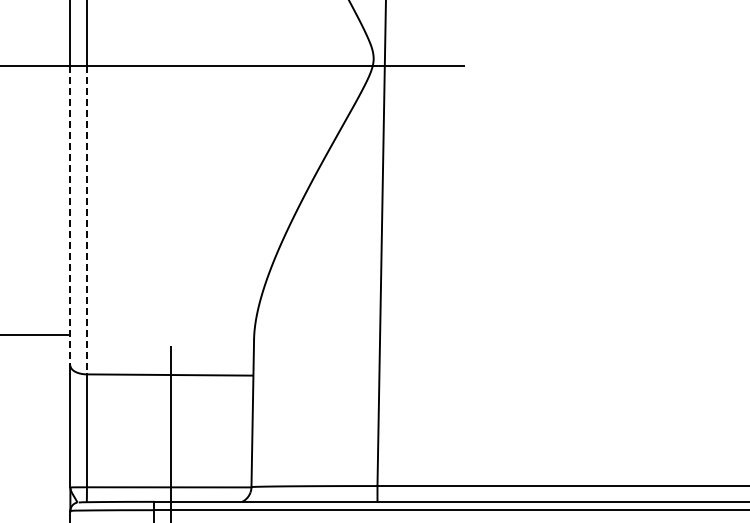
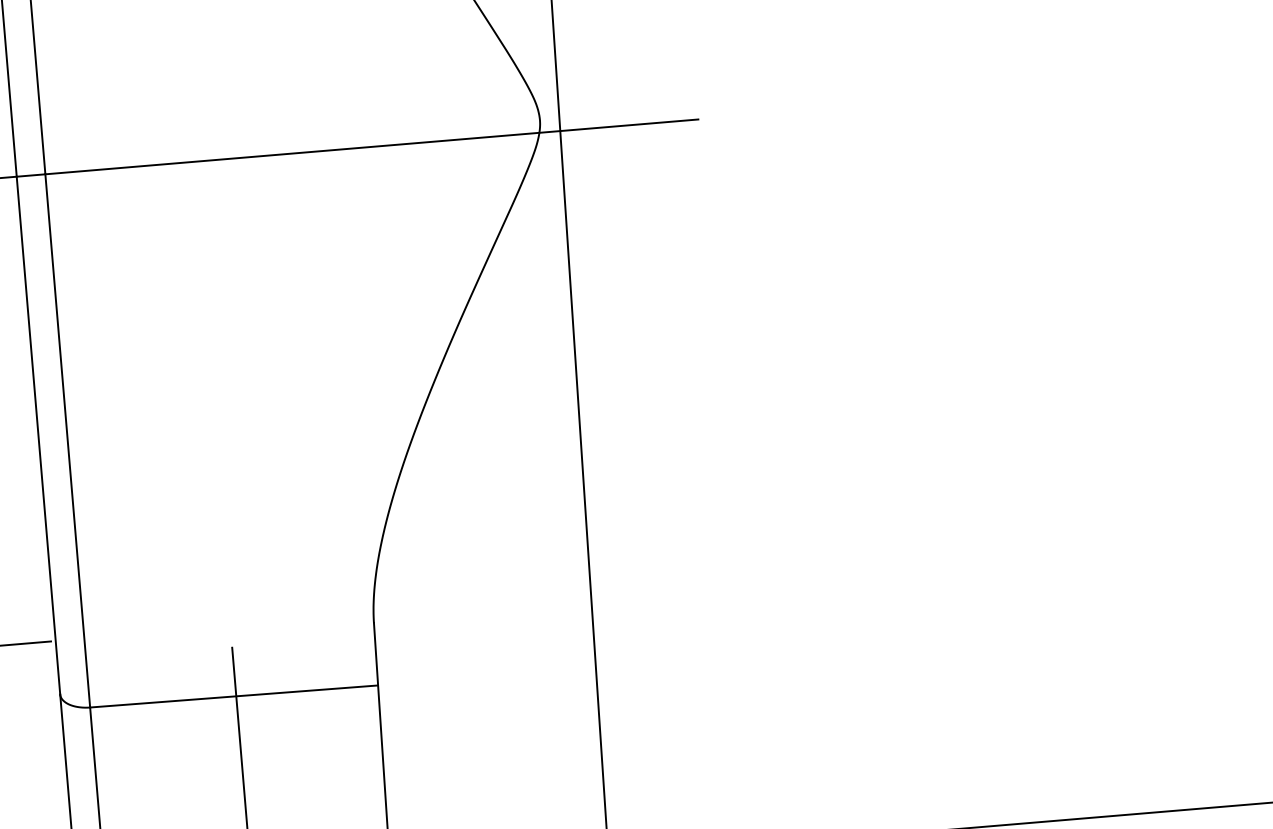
line: (70, 215) -> (38, 435), dashed -> solid
line: (86, 220) -> (67, 441), dashed -> solid

